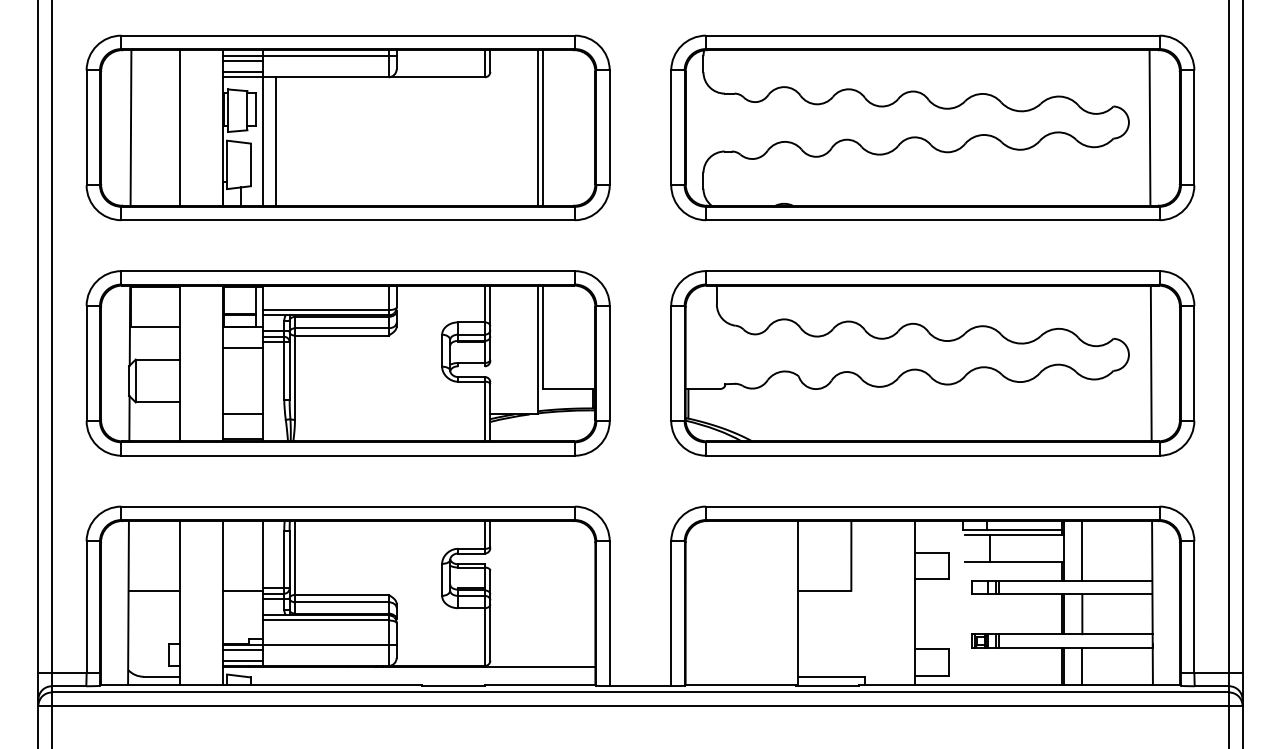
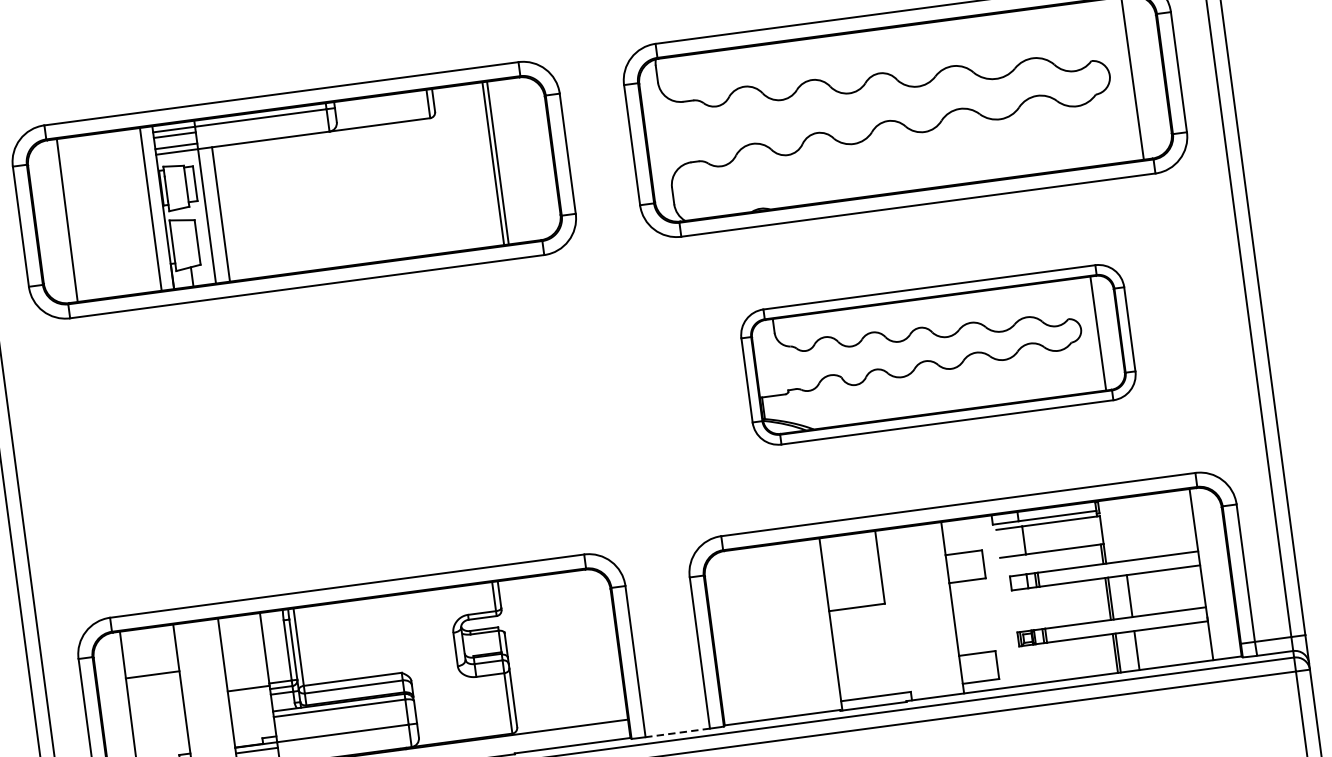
line: (179, 127) -> (150, 208), moved
part: (347, 363) -> (326, 436), removed
part: (932, 363) -> (938, 354), size x0.7
line: (1082, 550) -> (1120, 529), removed
line: (153, 590) -> (151, 674), moved
line: (640, 686) -> (677, 733), solid -> dashed

